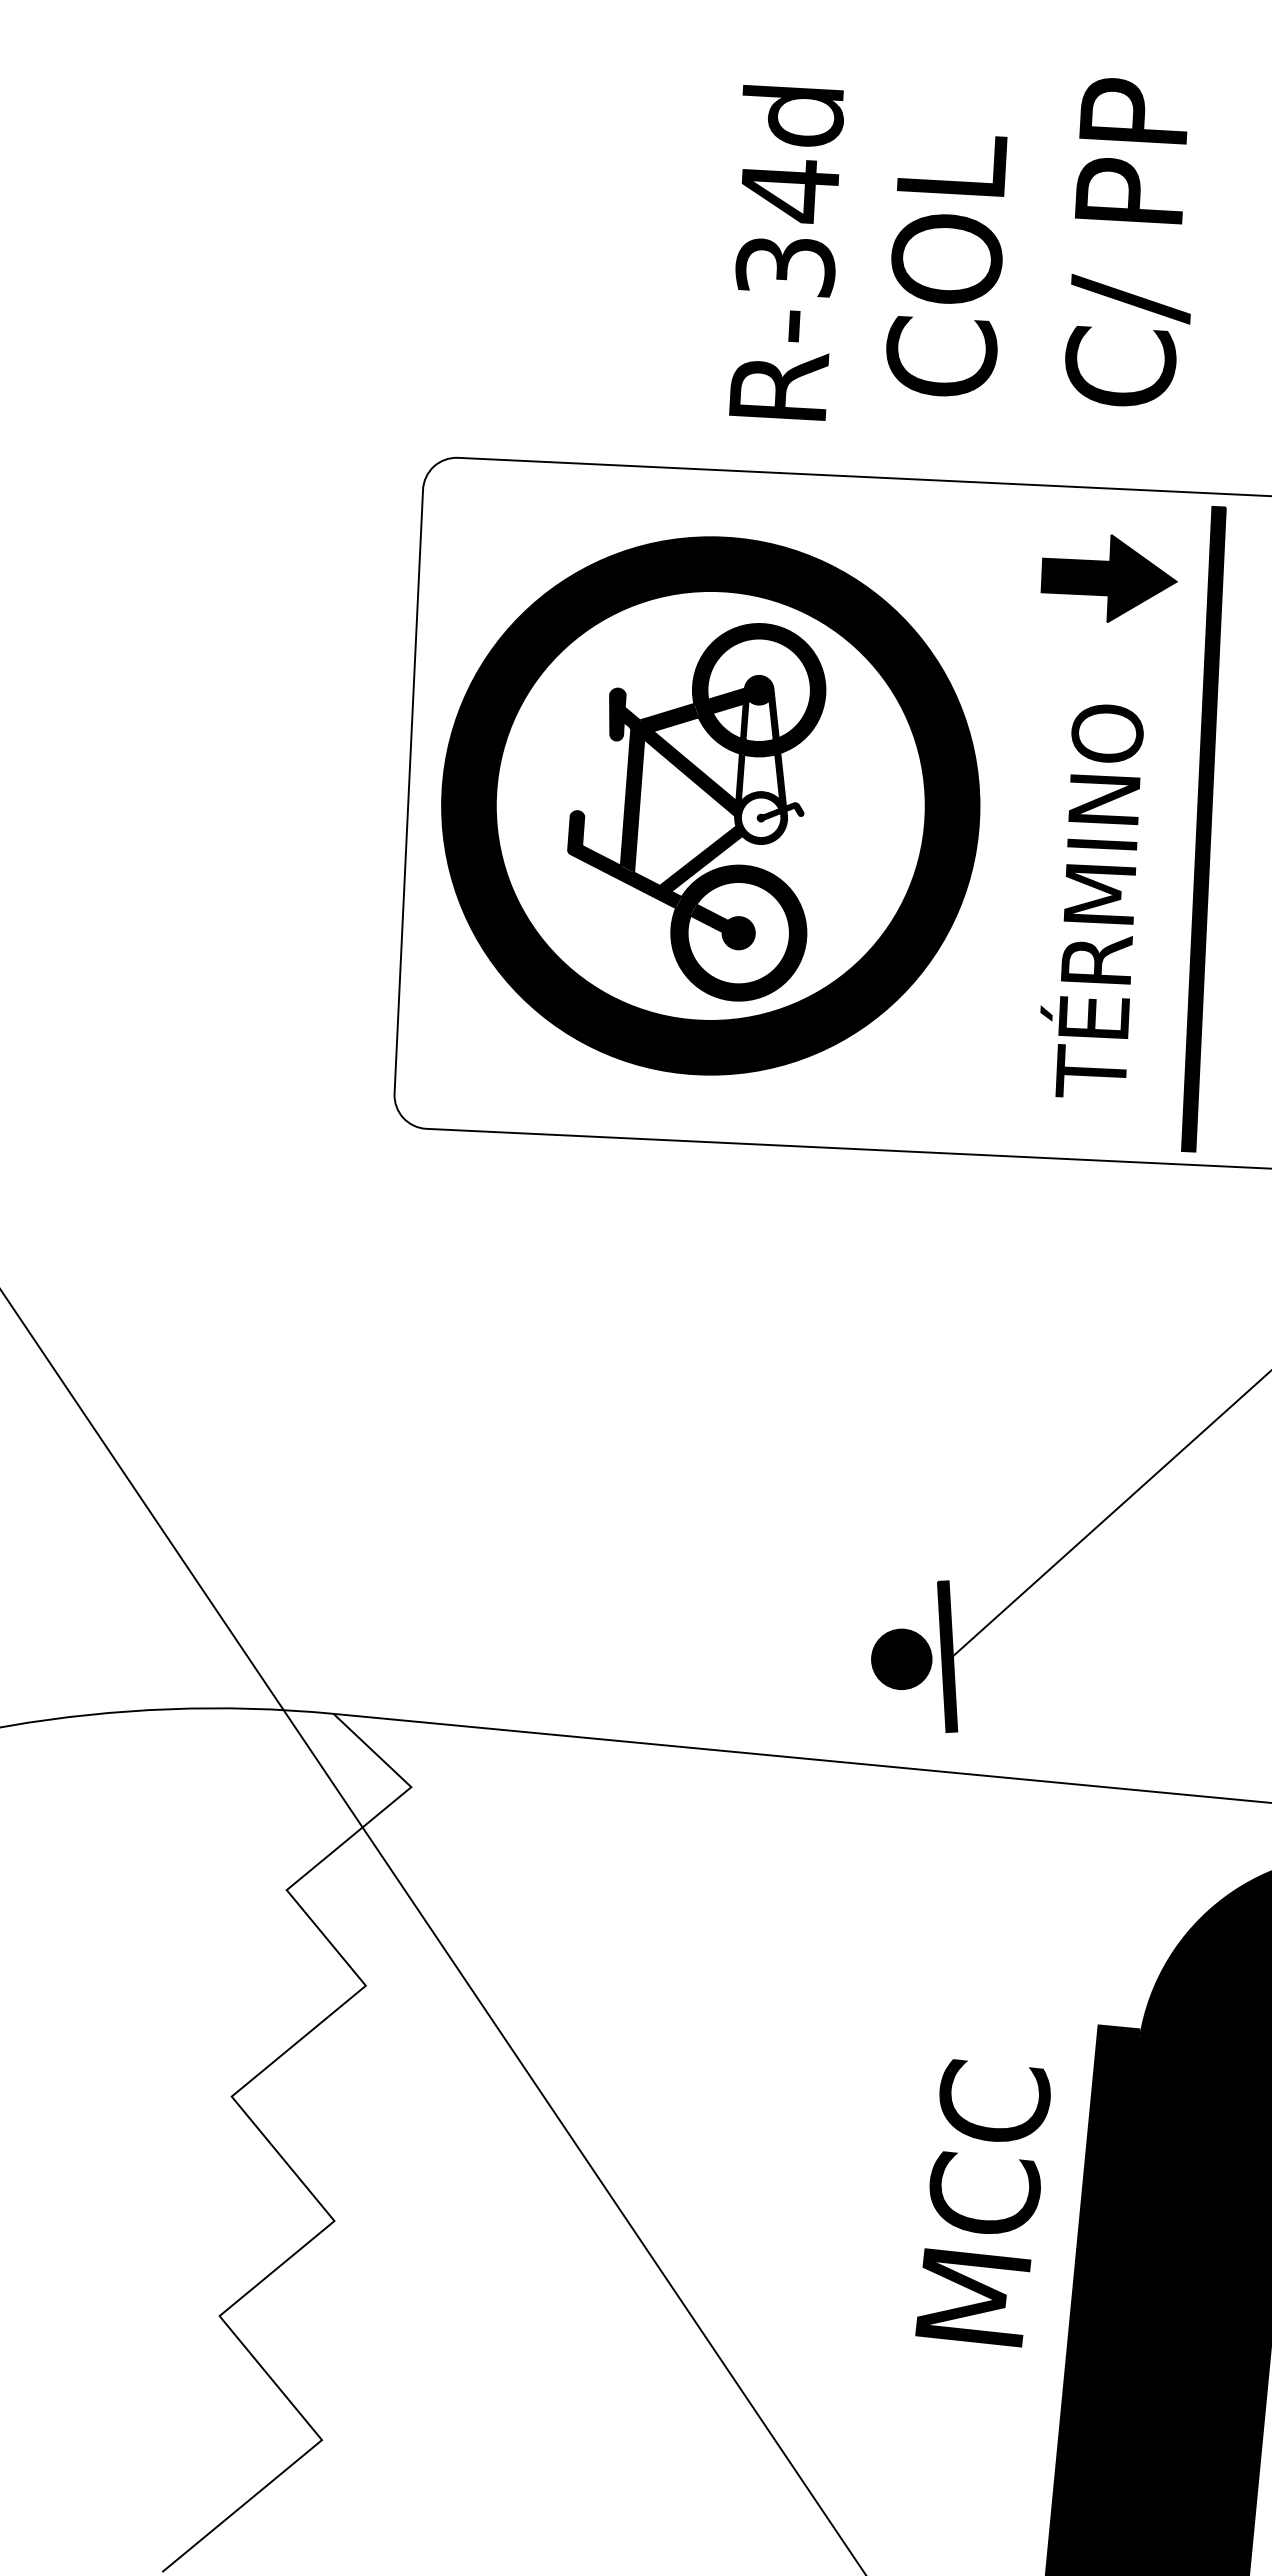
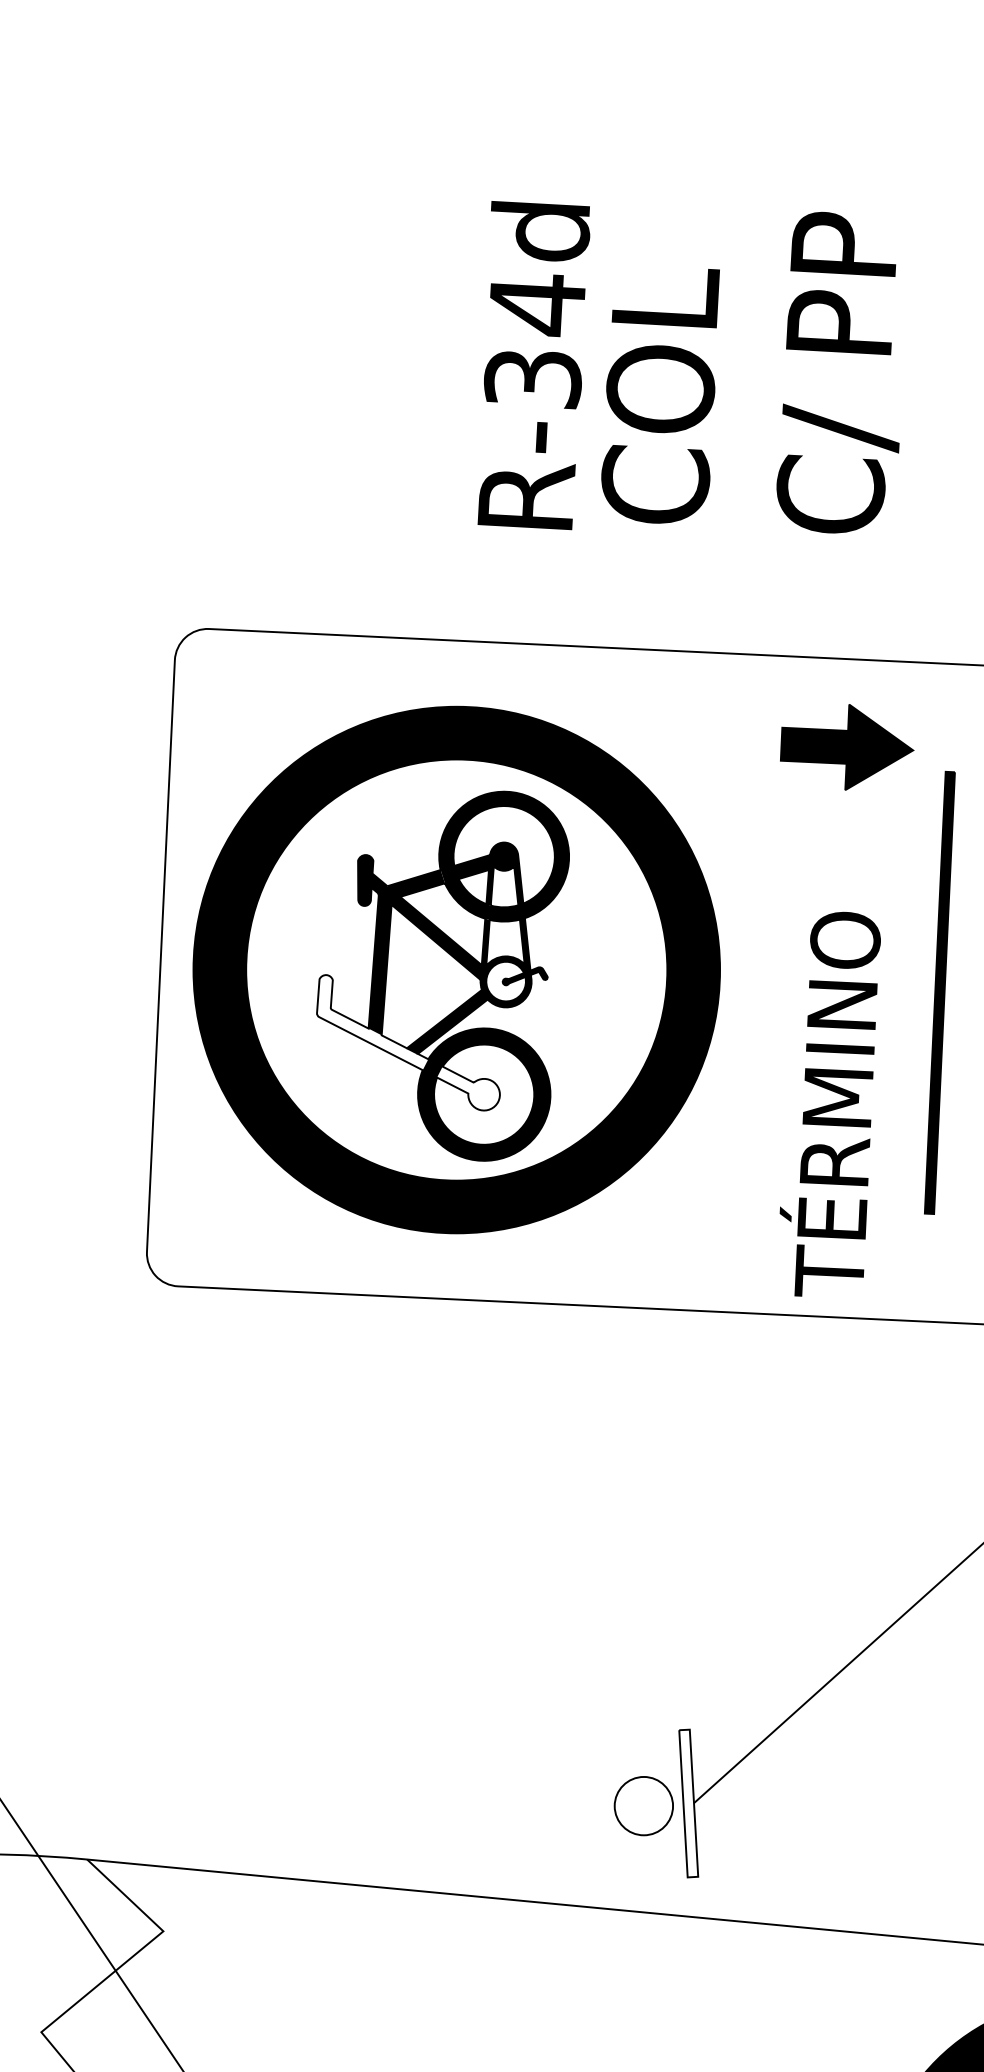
text: (1038, 242) -> (750, 372), moved
text: (786, 252) -> (533, 365), moved
part: (1203, 829) -> (939, 993), size x0.7
fill: (624, 859) -> (372, 1022), removed
text: (1091, 900) -> (829, 1103), moved
fill: (722, 926) -> (468, 1088), removed
fill: (947, 1656) -> (688, 1803), removed
fill: (901, 1659) -> (643, 1806), removed

